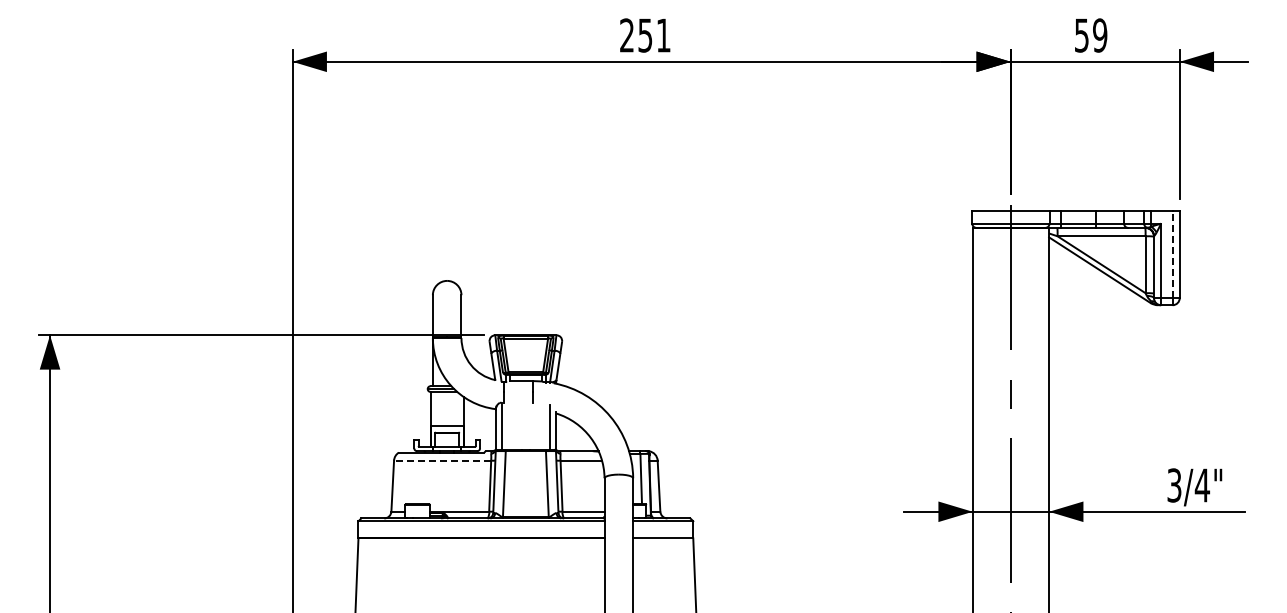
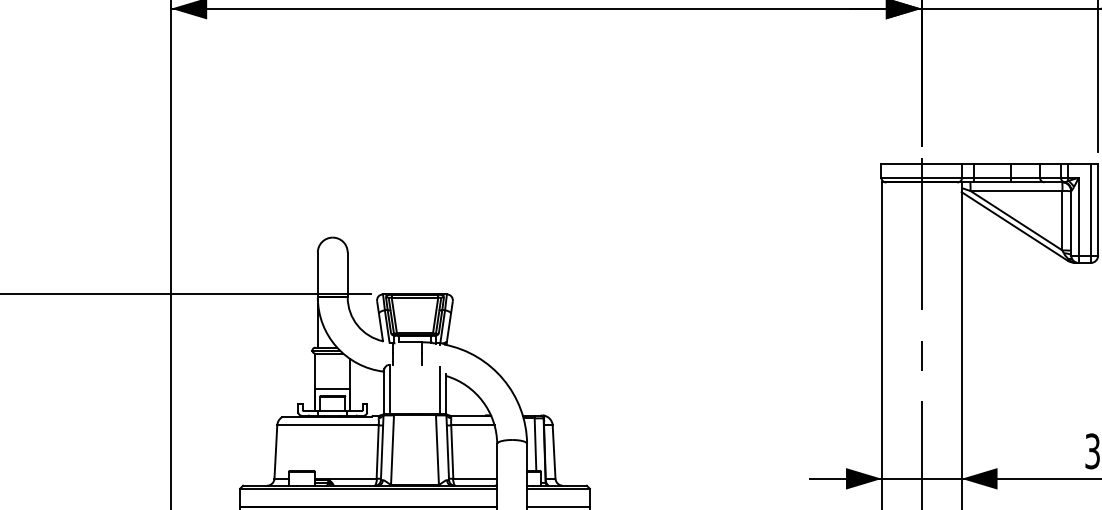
line: (1172, 254) -> (1090, 210), dashed -> solid
line: (442, 460) -> (327, 425), dashed -> solid

